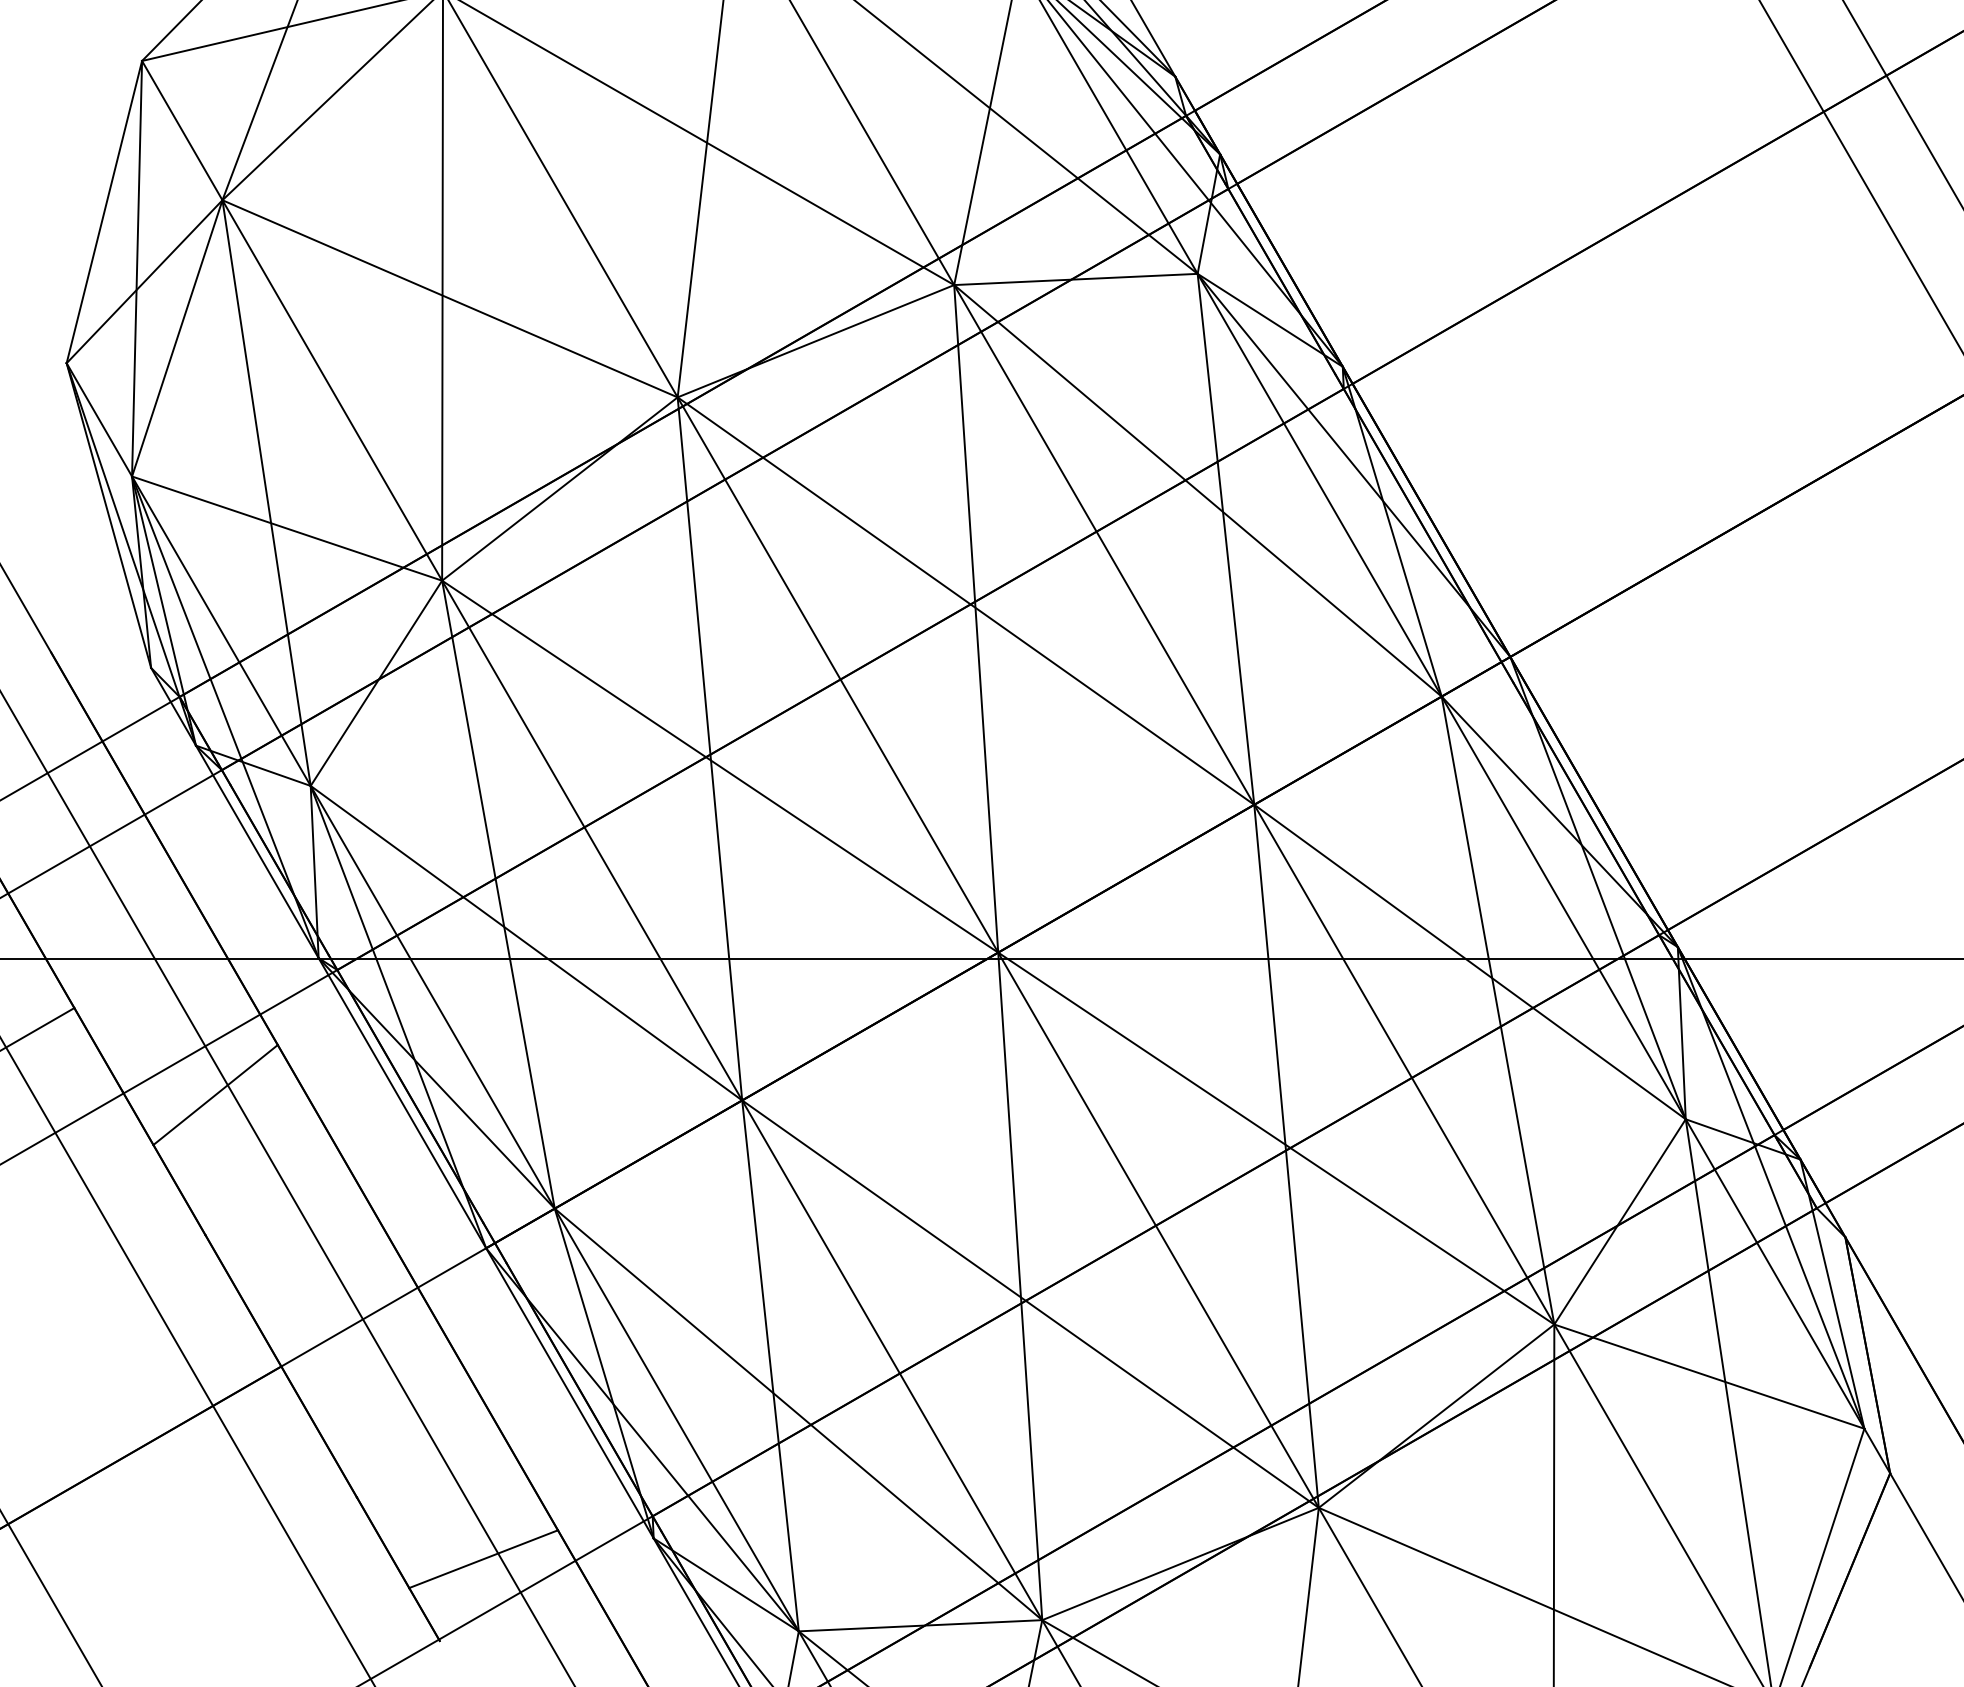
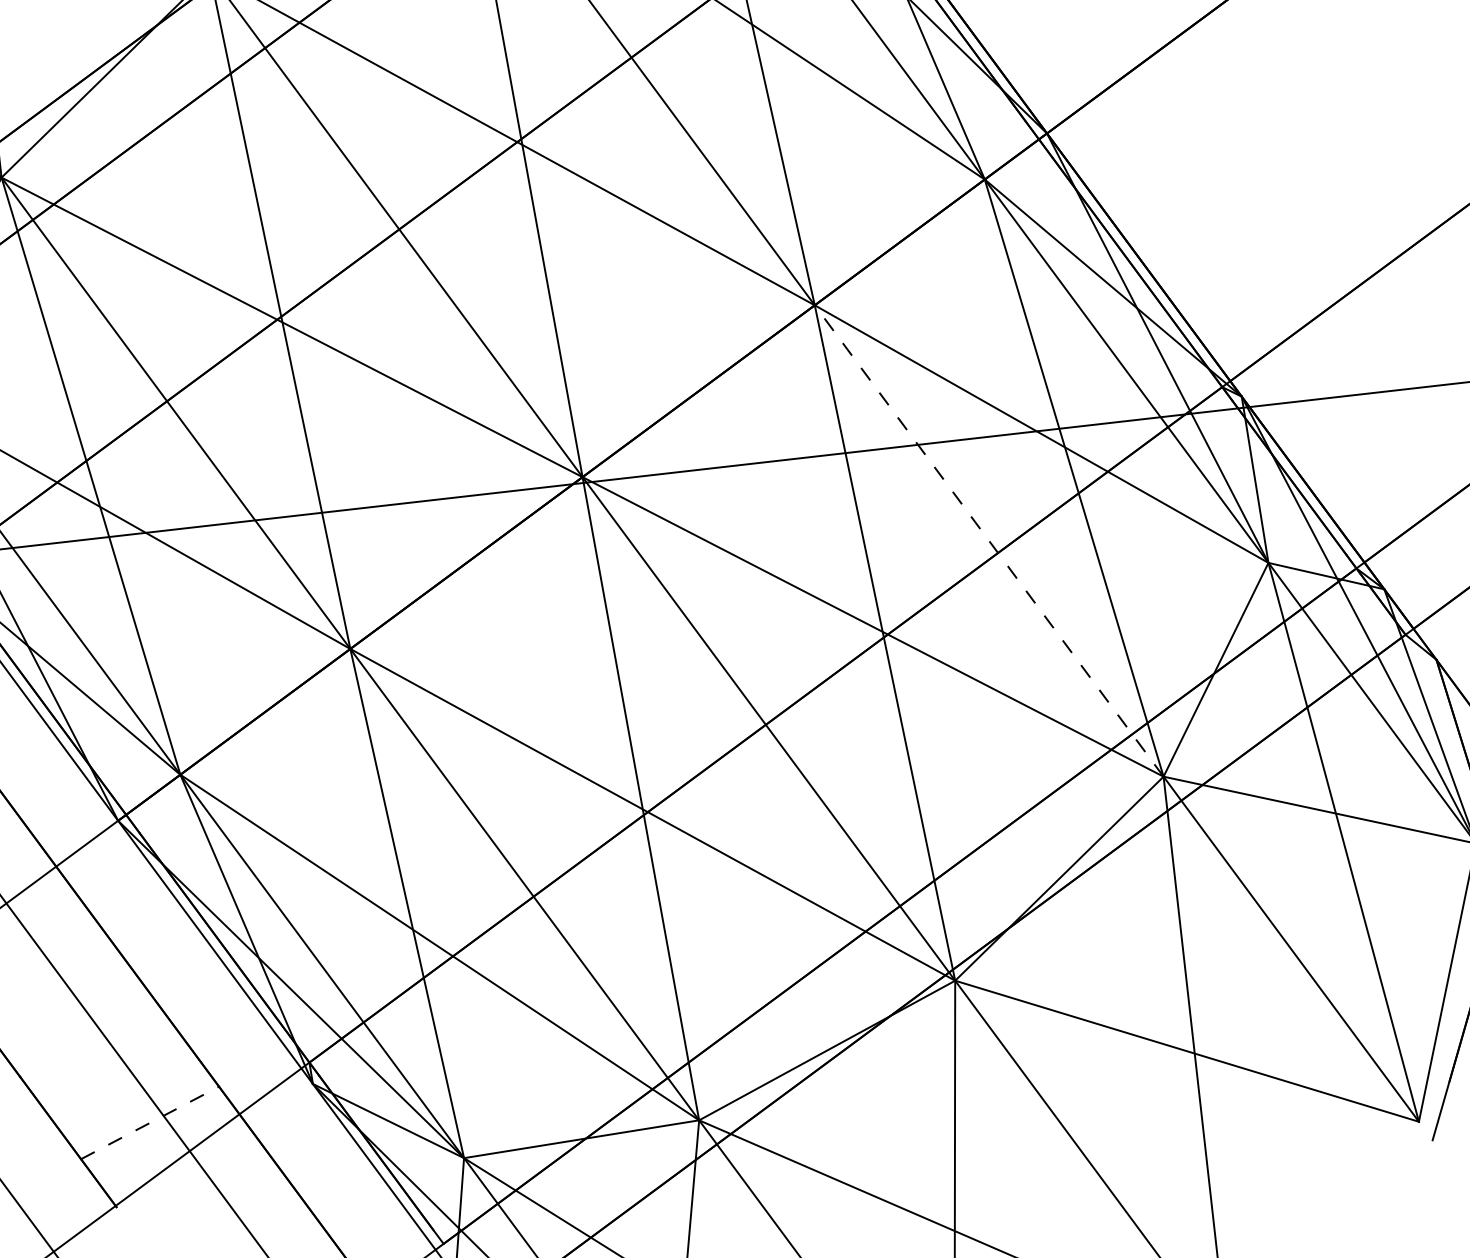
line: (1404, 1064) -> (989, 540), solid -> dashed
line: (483, 1559) -> (149, 1123), solid -> dashed

